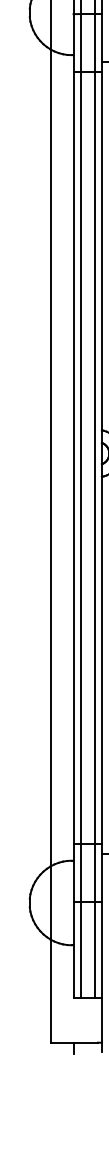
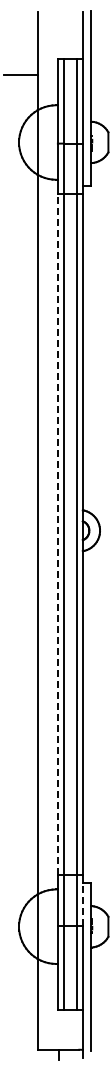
line: (73, 457) -> (57, 534), solid -> dashed
line: (101, 877) -> (82, 904), solid -> dashed

